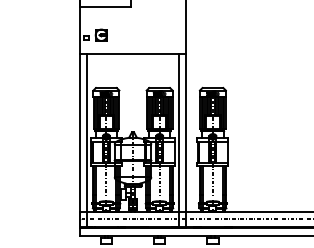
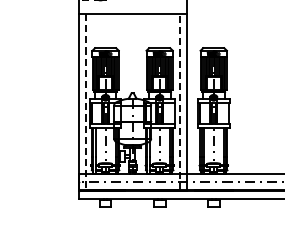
line: (179, 140) -> (179, 101), solid -> dashed
line: (86, 141) -> (85, 102), solid -> dashed

